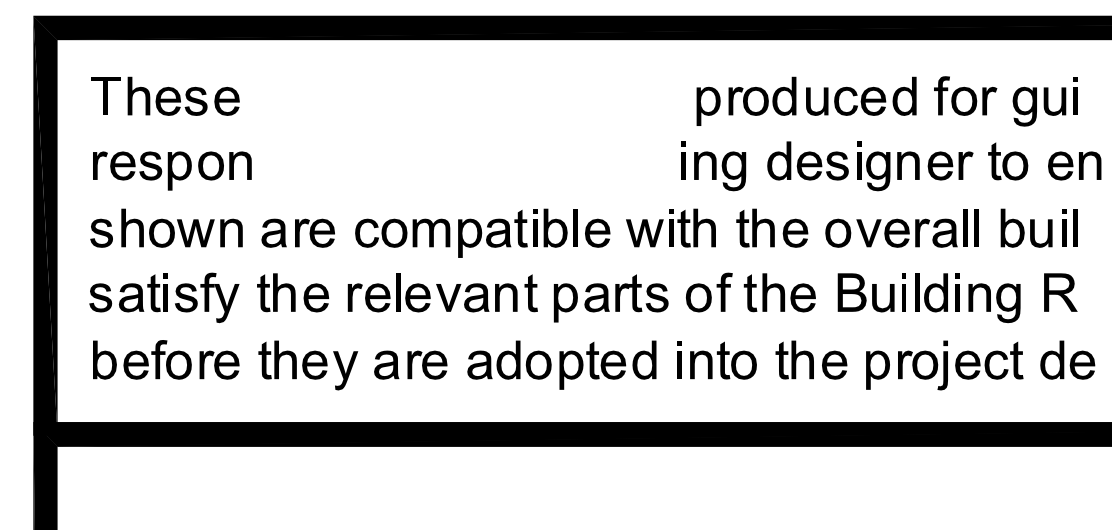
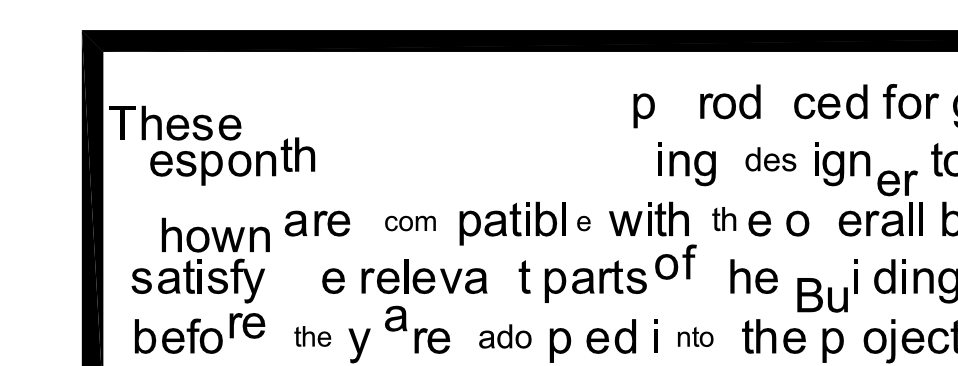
part: (165, 95) -> (175, 122), moved
fill: (817, 101) -> (779, 106), removed
part: (708, 105) -> (644, 109), moved
part: (807, 160) -> (770, 158), size x0.7
fill: (100, 165) -> (141, 163), removed
part: (950, 165) -> (897, 182), moved
part: (181, 227) -> (215, 234), moved
part: (755, 227) -> (724, 218), size x0.7
fill: (101, 232) -> (142, 222), removed
part: (402, 232) -> (410, 222), size x0.6
part: (597, 232) -> (583, 222), size x0.6
fill: (868, 233) -> (824, 223), removed
part: (276, 292) -> (298, 154), moved
part: (709, 292) -> (676, 262), moved
part: (865, 292) -> (822, 295), moved
fill: (916, 292) -> (867, 276), removed
fill: (750, 293) -> (719, 277), removed
fill: (506, 297) -> (502, 280), removed
part: (292, 359) -> (312, 335), size x0.6
part: (509, 359) -> (505, 335), size x0.7
fill: (592, 360) -> (579, 336), removed
part: (723, 360) -> (695, 336), size x0.6
part: (219, 364) -> (247, 325), moved
part: (386, 364) -> (395, 318), moved
fill: (905, 364) -> (857, 340), removed

